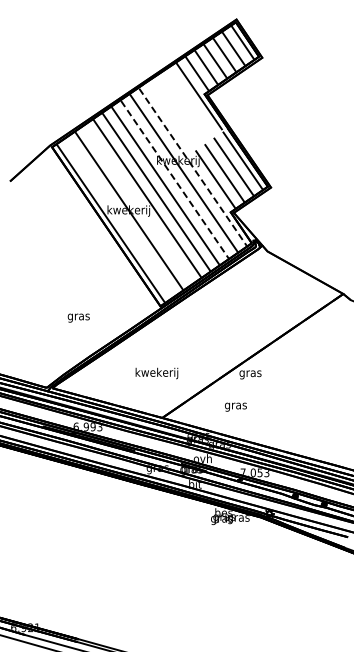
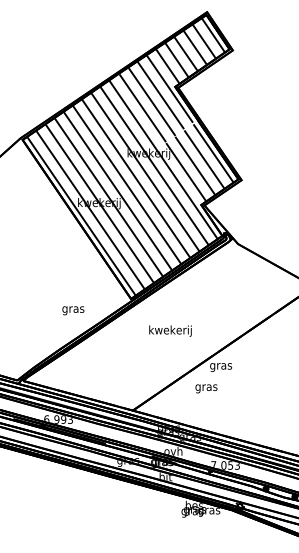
line: (189, 102) -> (160, 95), added
line: (181, 109) -> (152, 102), added
line: (171, 115) -> (142, 108), added
line: (193, 167) -> (164, 160), dashed -> solid
line: (175, 180) -> (146, 173), dashed -> solid
line: (138, 204) -> (109, 197), added
line: (119, 216) -> (90, 209), added
text: (78, 317) -> (73, 310), moved
text: (156, 373) -> (170, 331), moved
text: (235, 406) -> (206, 388), moved

